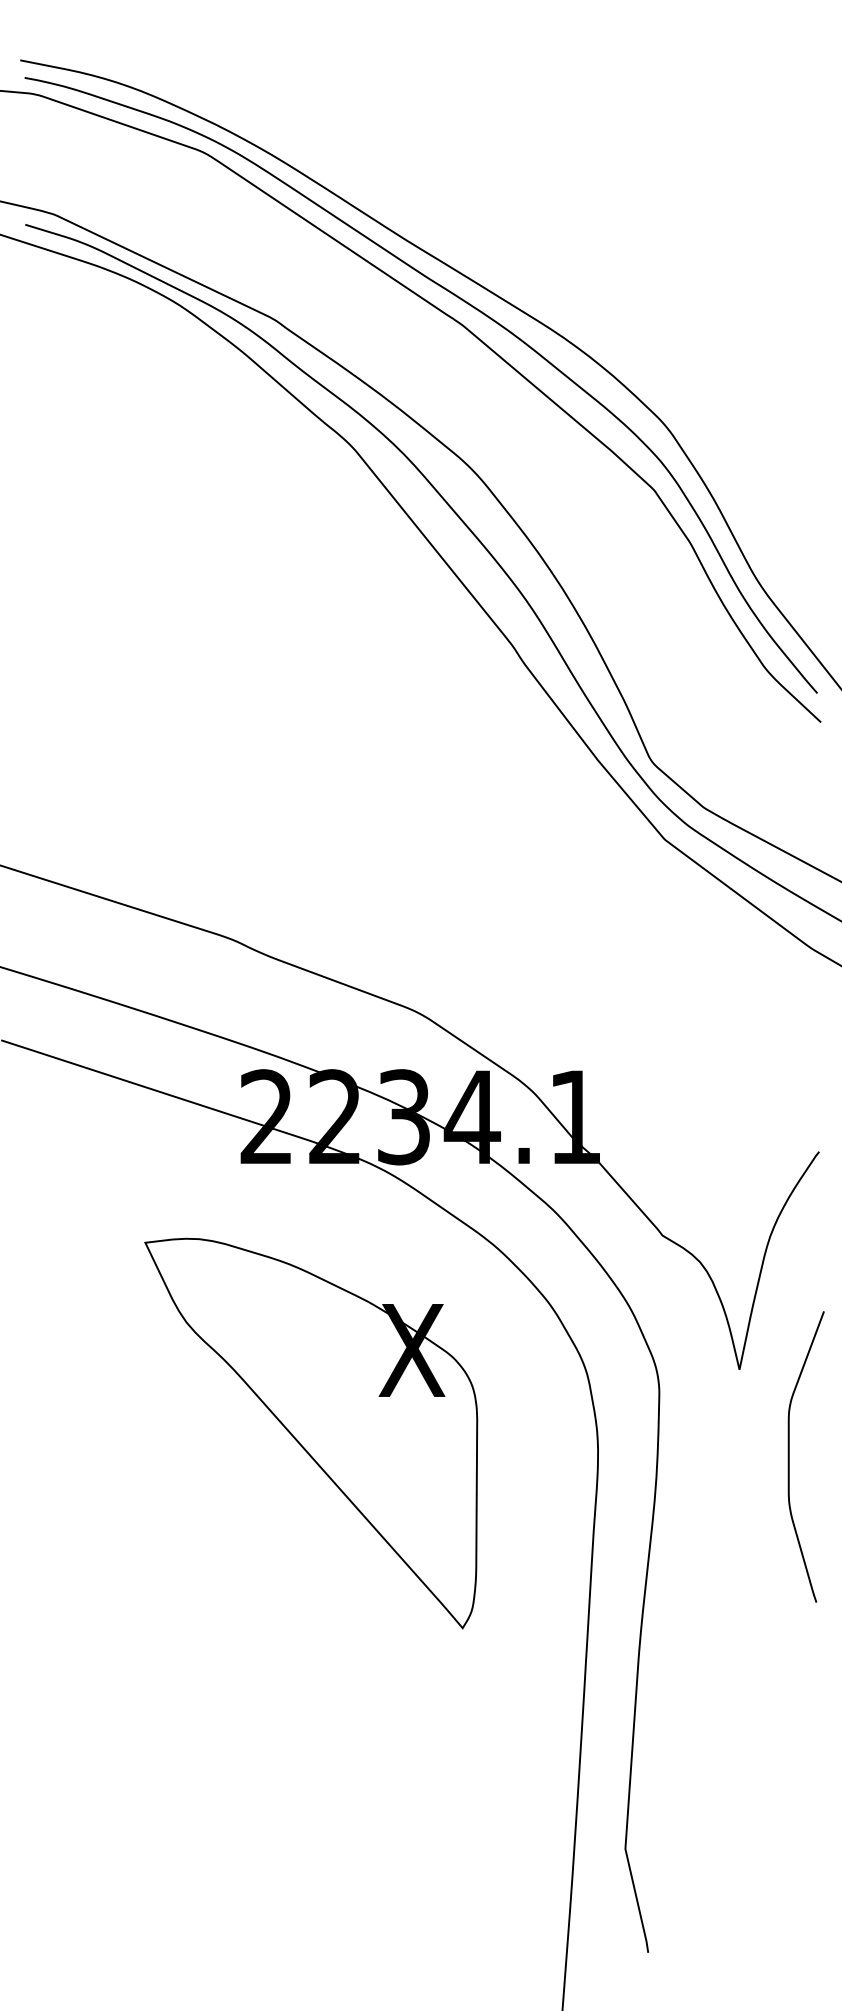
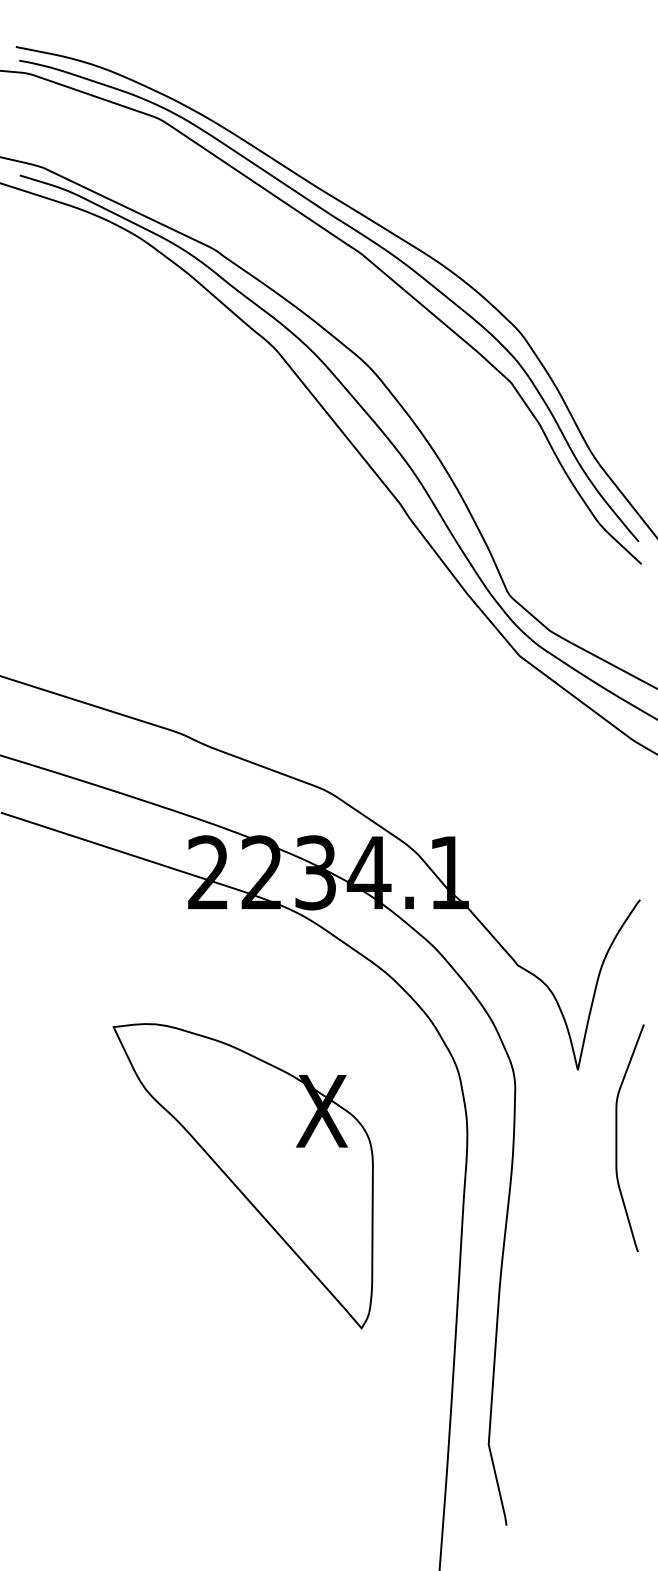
part: (311, 1433) -> (243, 1176), moved

